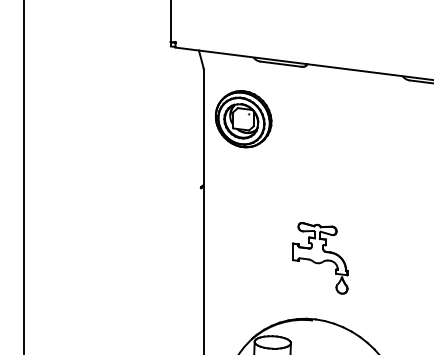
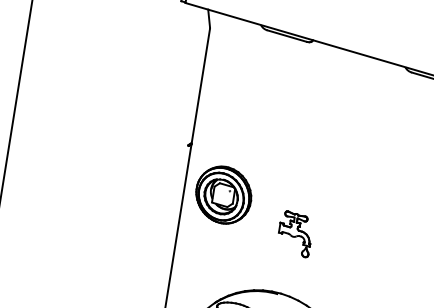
part: (243, 119) -> (223, 195), moved
part: (320, 258) -> (295, 234), size x0.6

